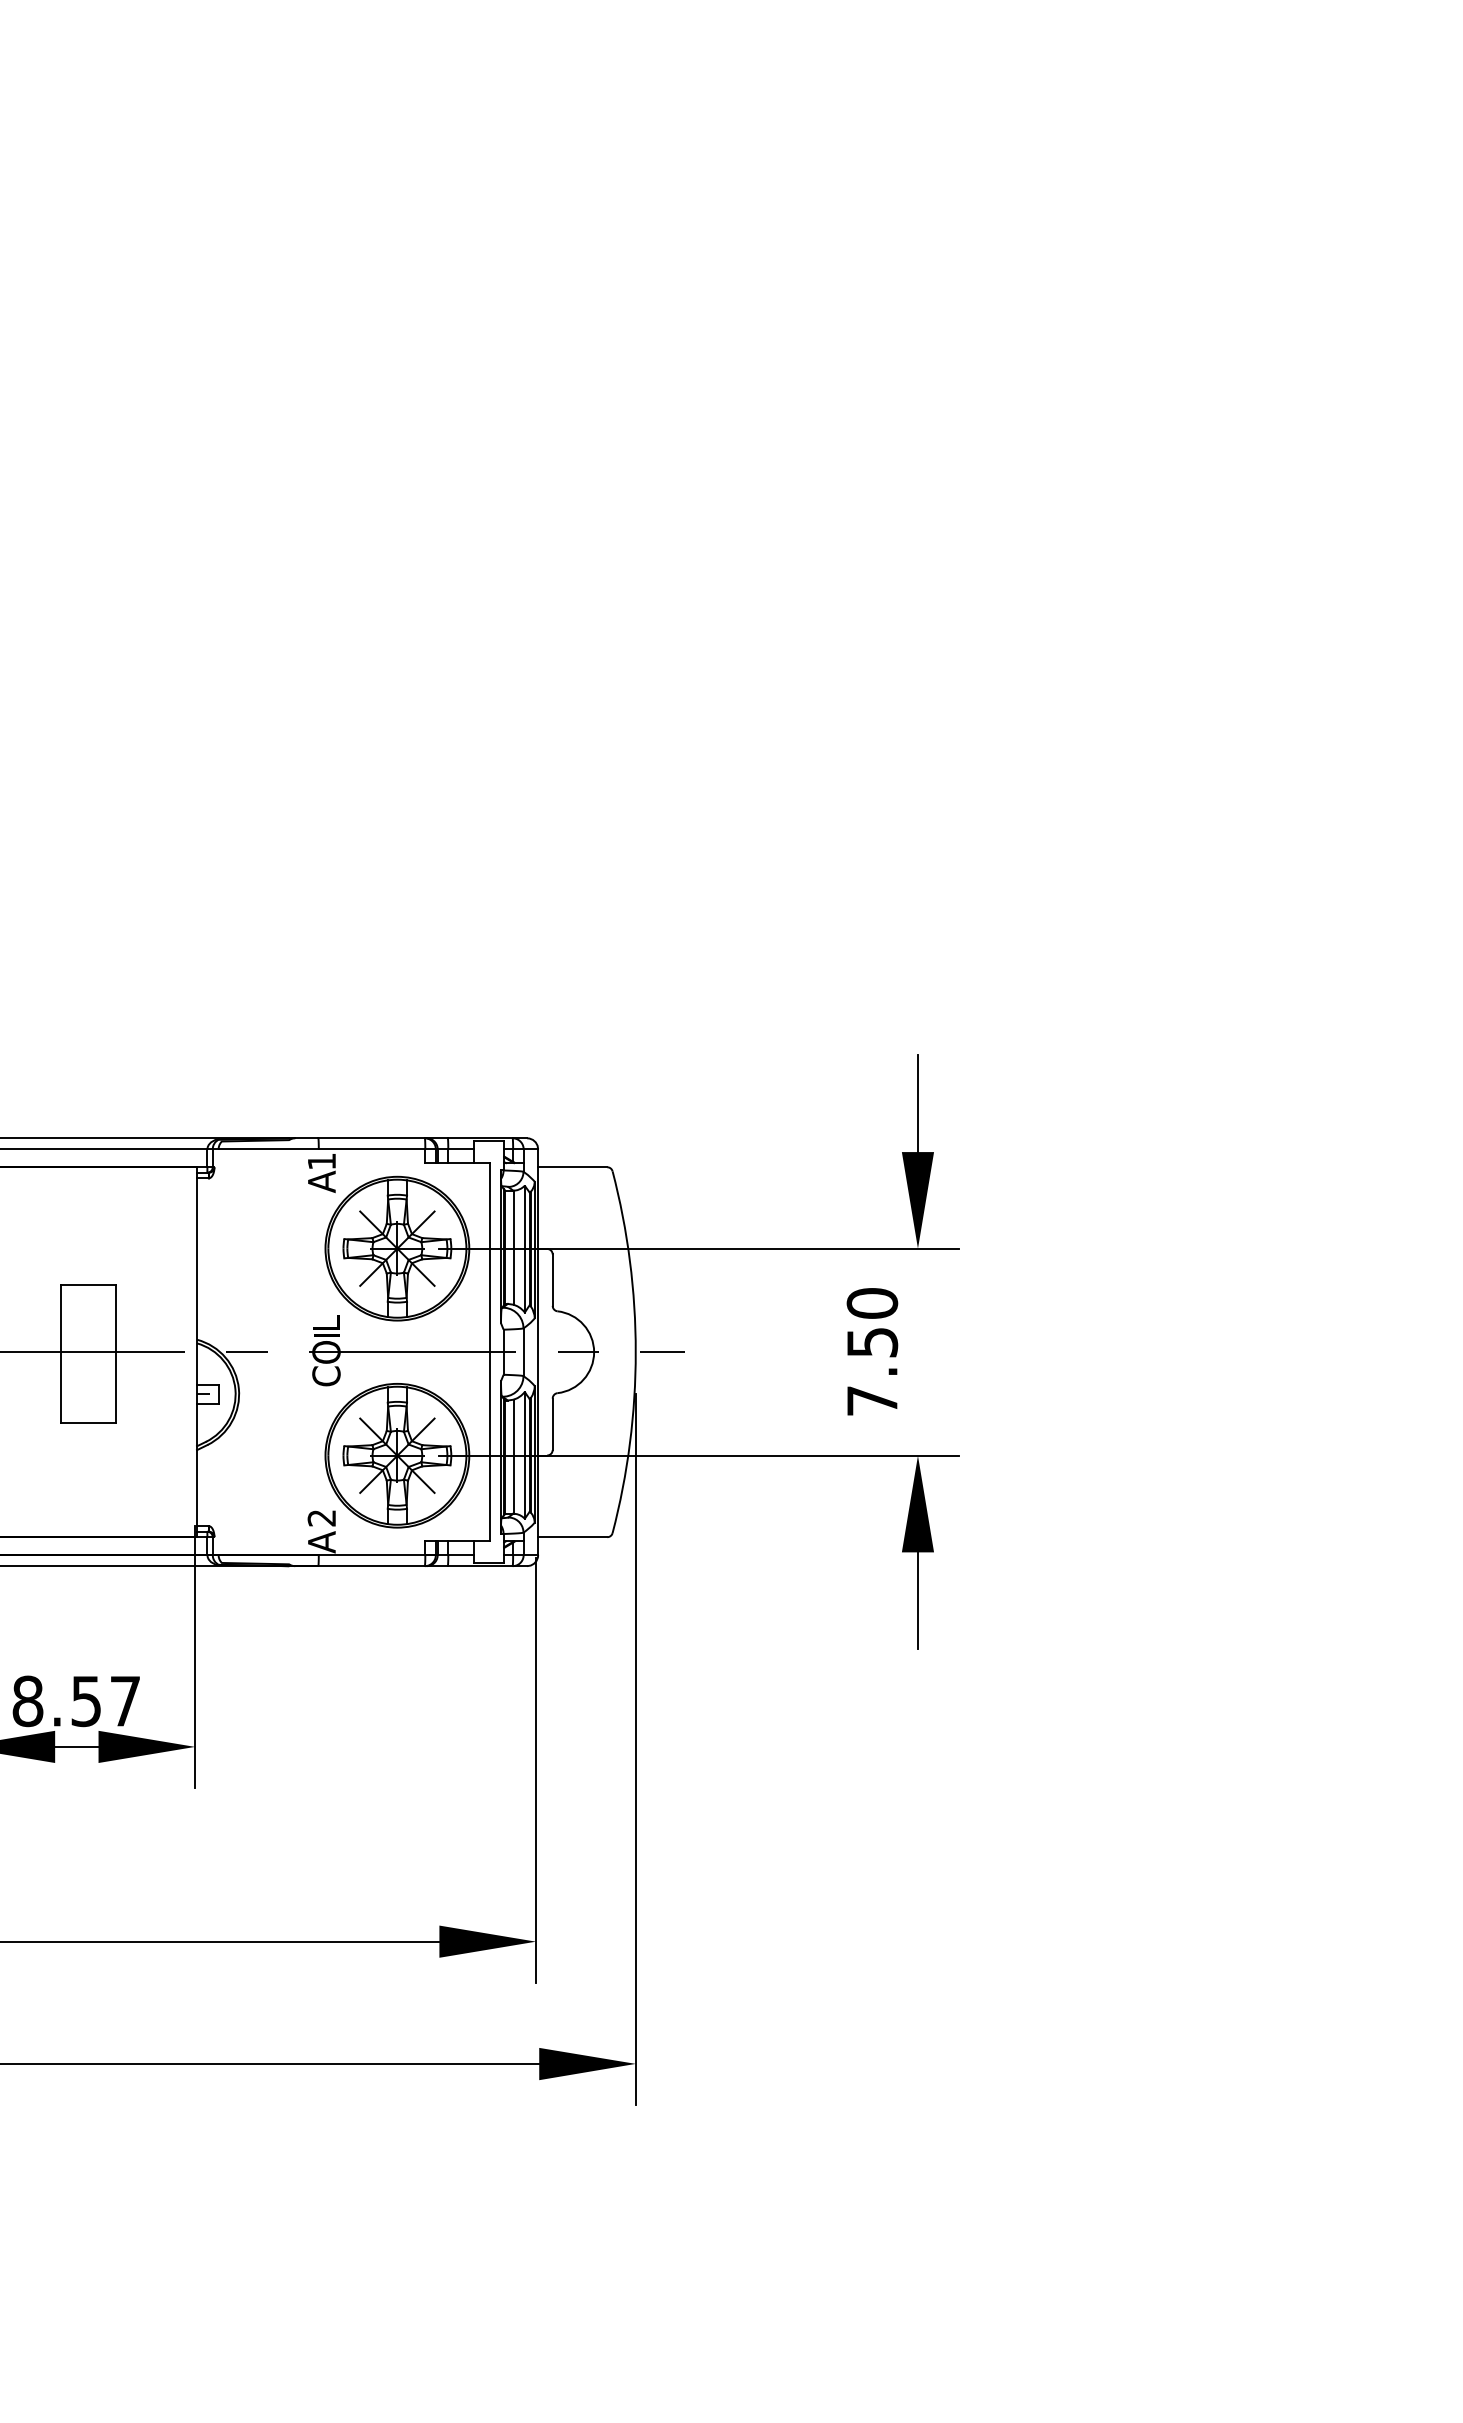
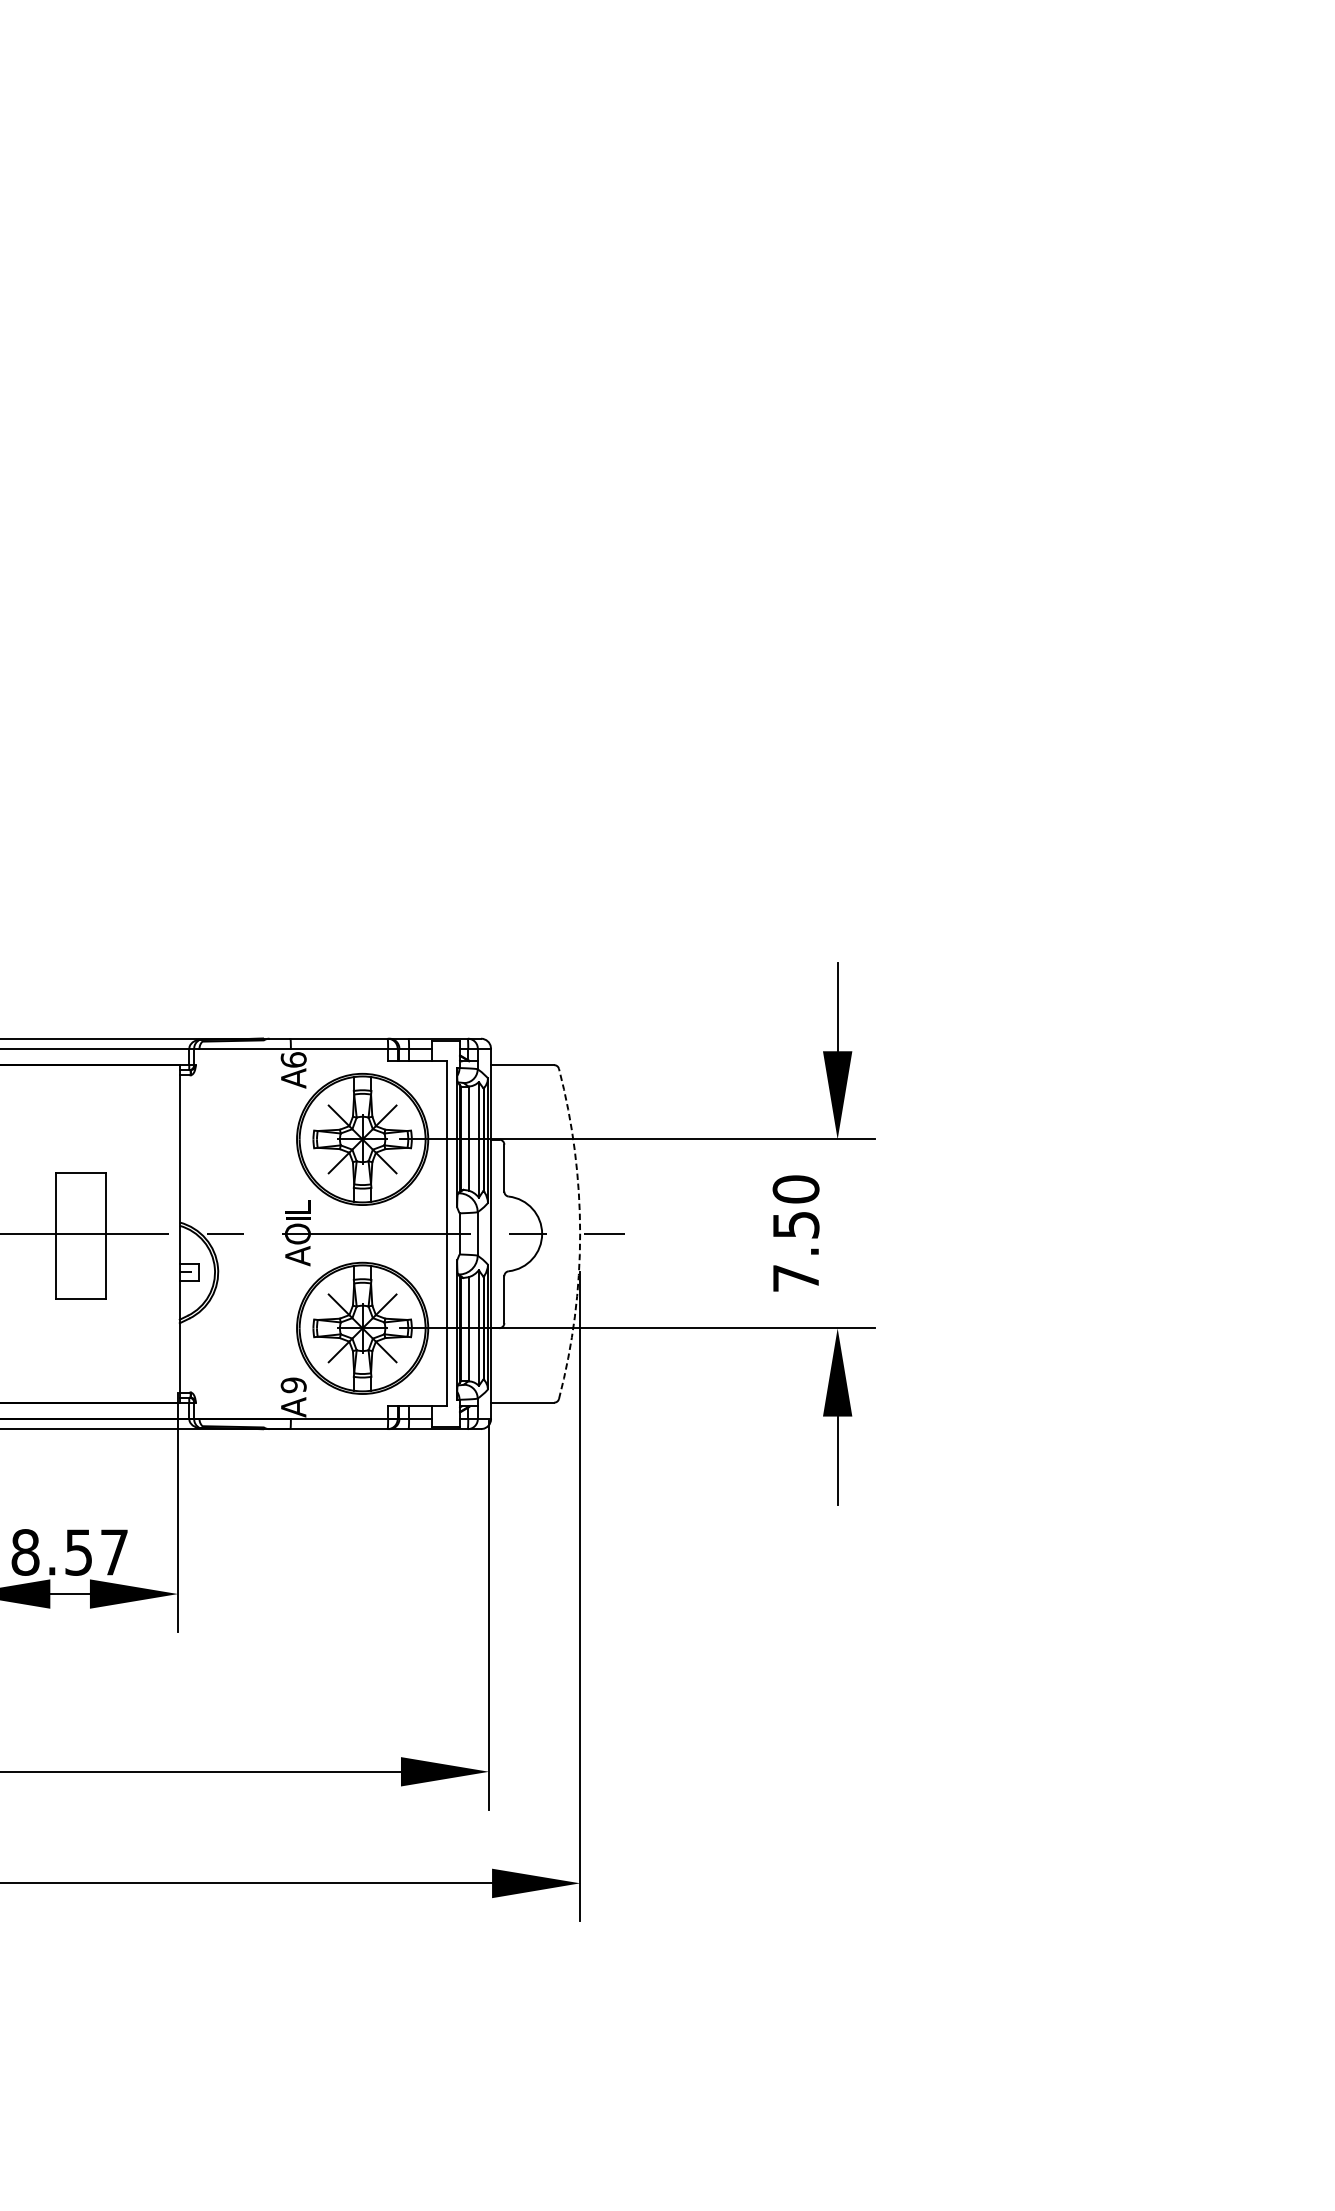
text: (321, 1161) -> (293, 1059), 1 -> 6
arc: (635, 1352) -> (579, 1234), solid -> dashed
text: (326, 1376) -> (297, 1256), C -> A
text: (321, 1517) -> (293, 1384), 2 -> 9

